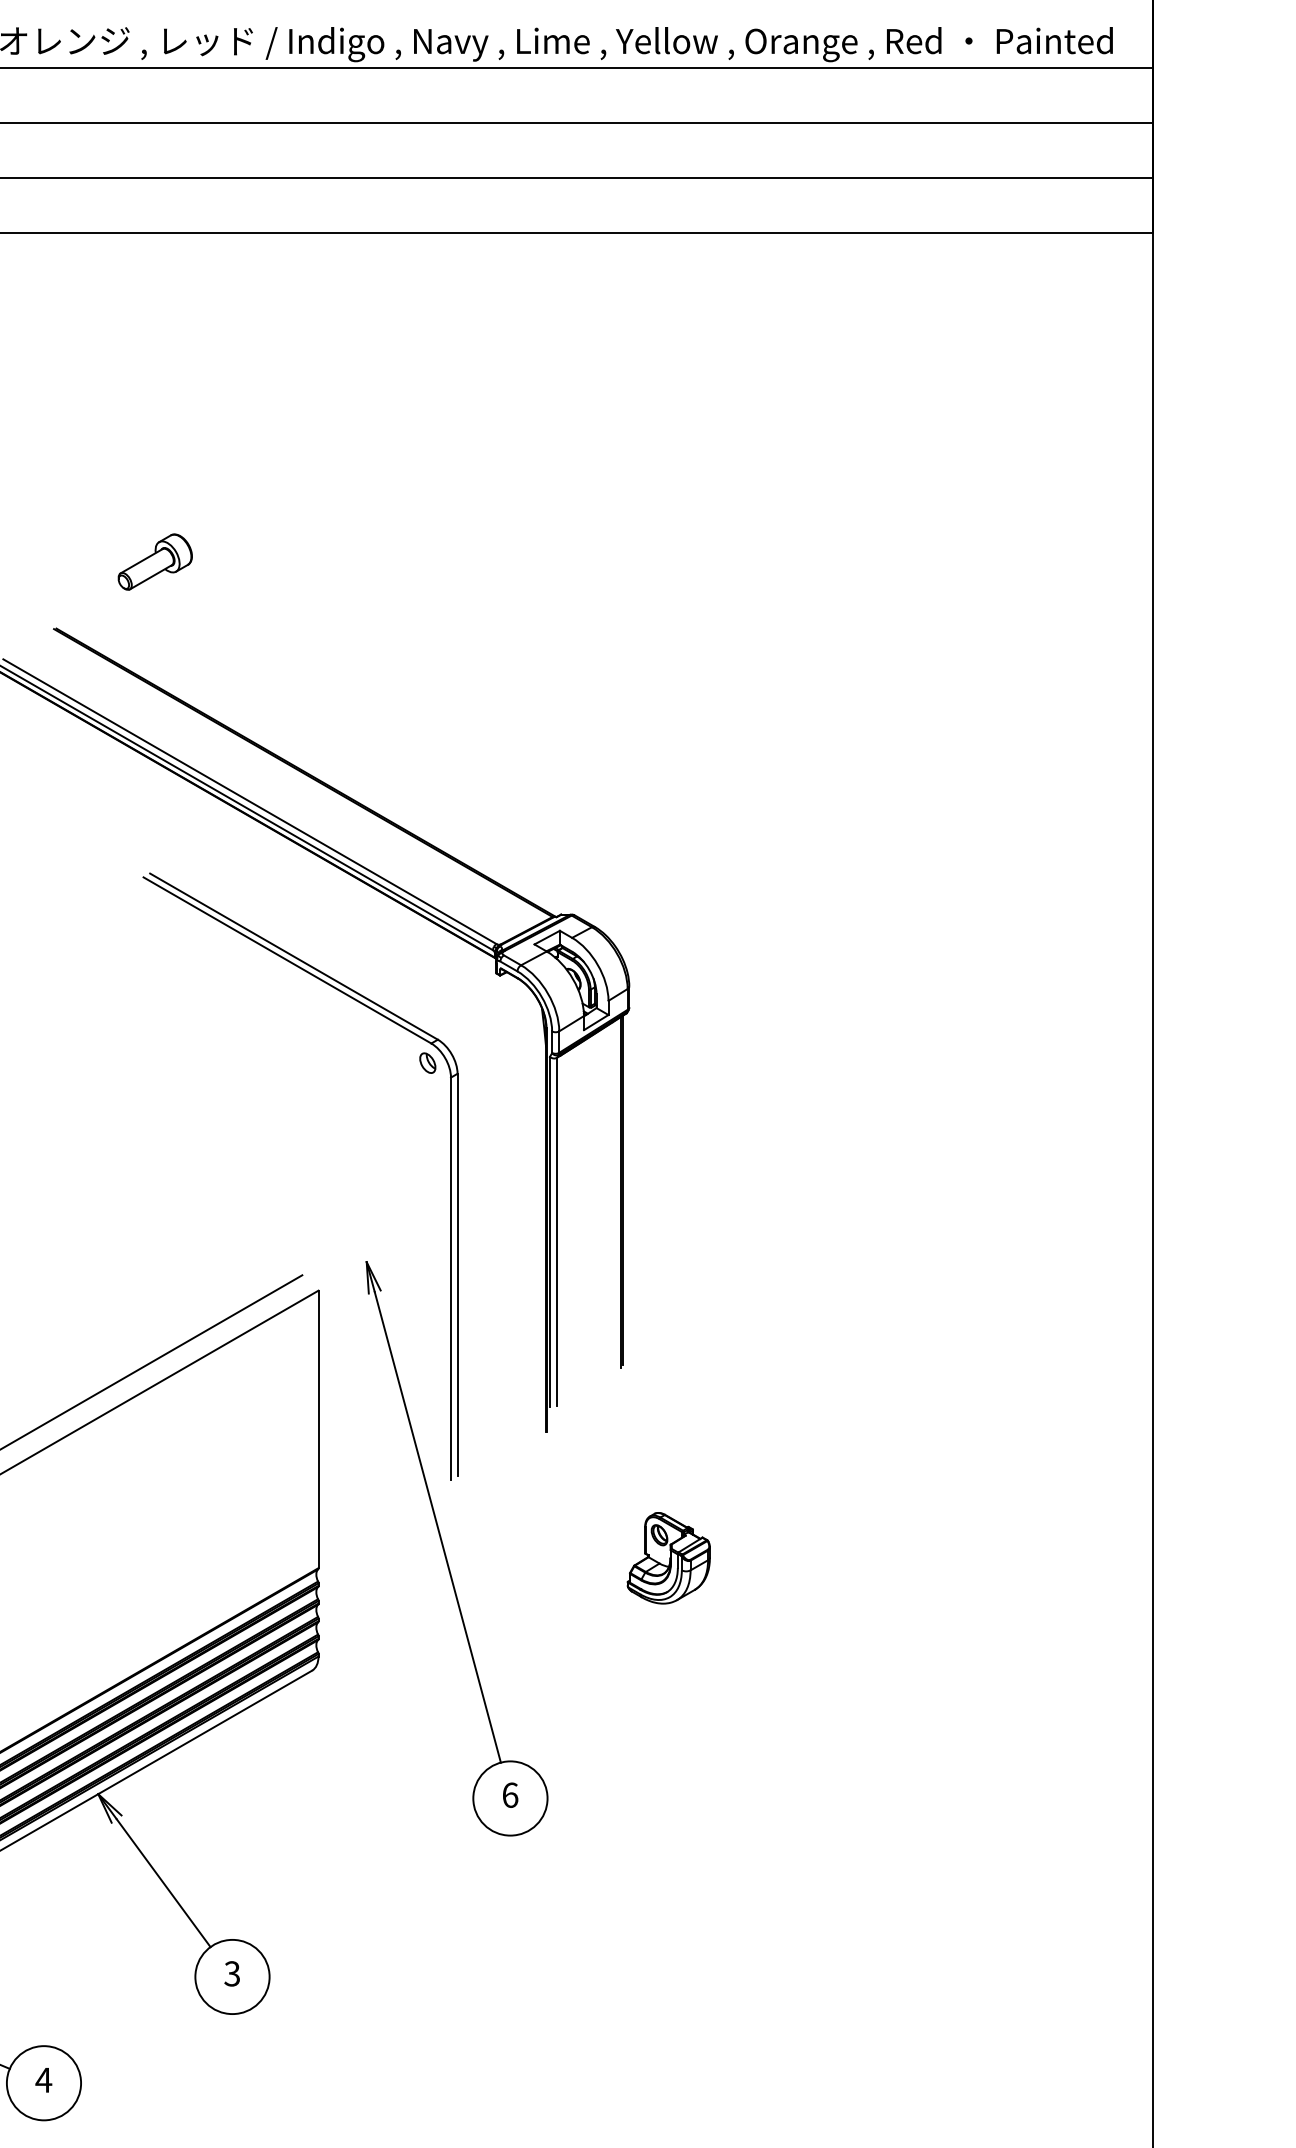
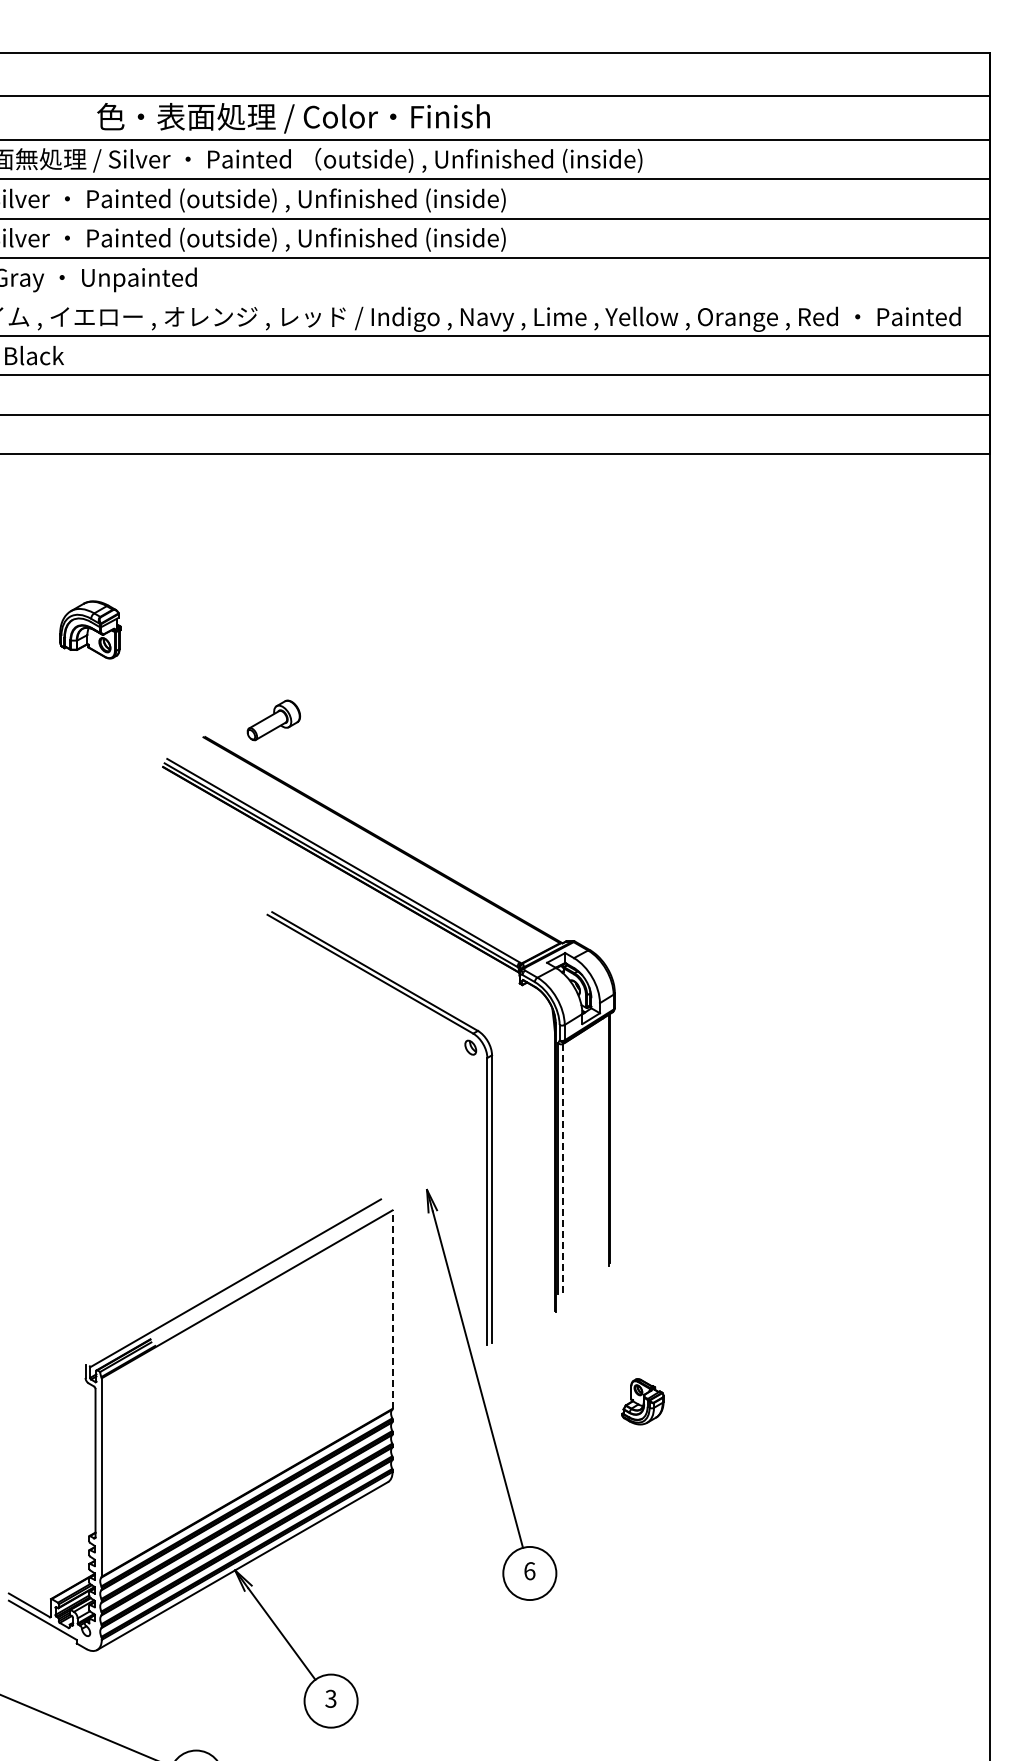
part: (154, 562) -> (273, 720), moved
line: (557, 1232) -> (563, 1168), solid -> dashed
line: (318, 1429) -> (392, 1309), solid -> dashed
part: (667, 1557) -> (642, 1401), size x0.7

